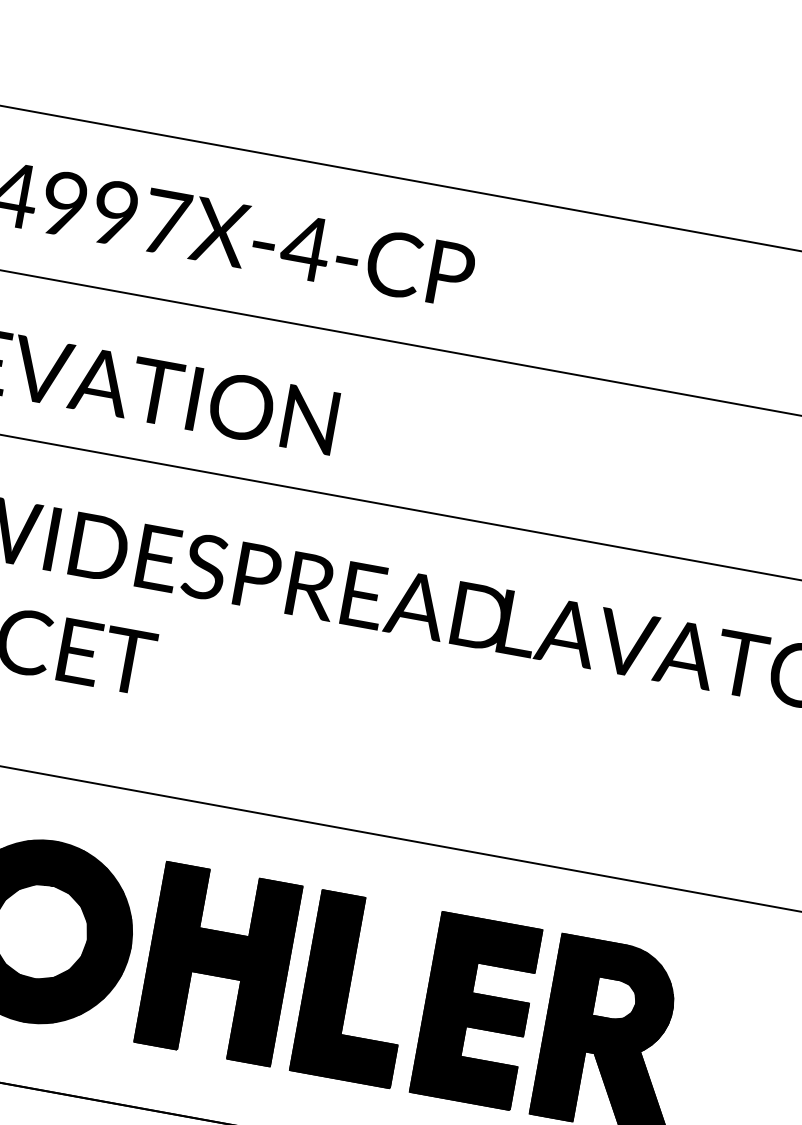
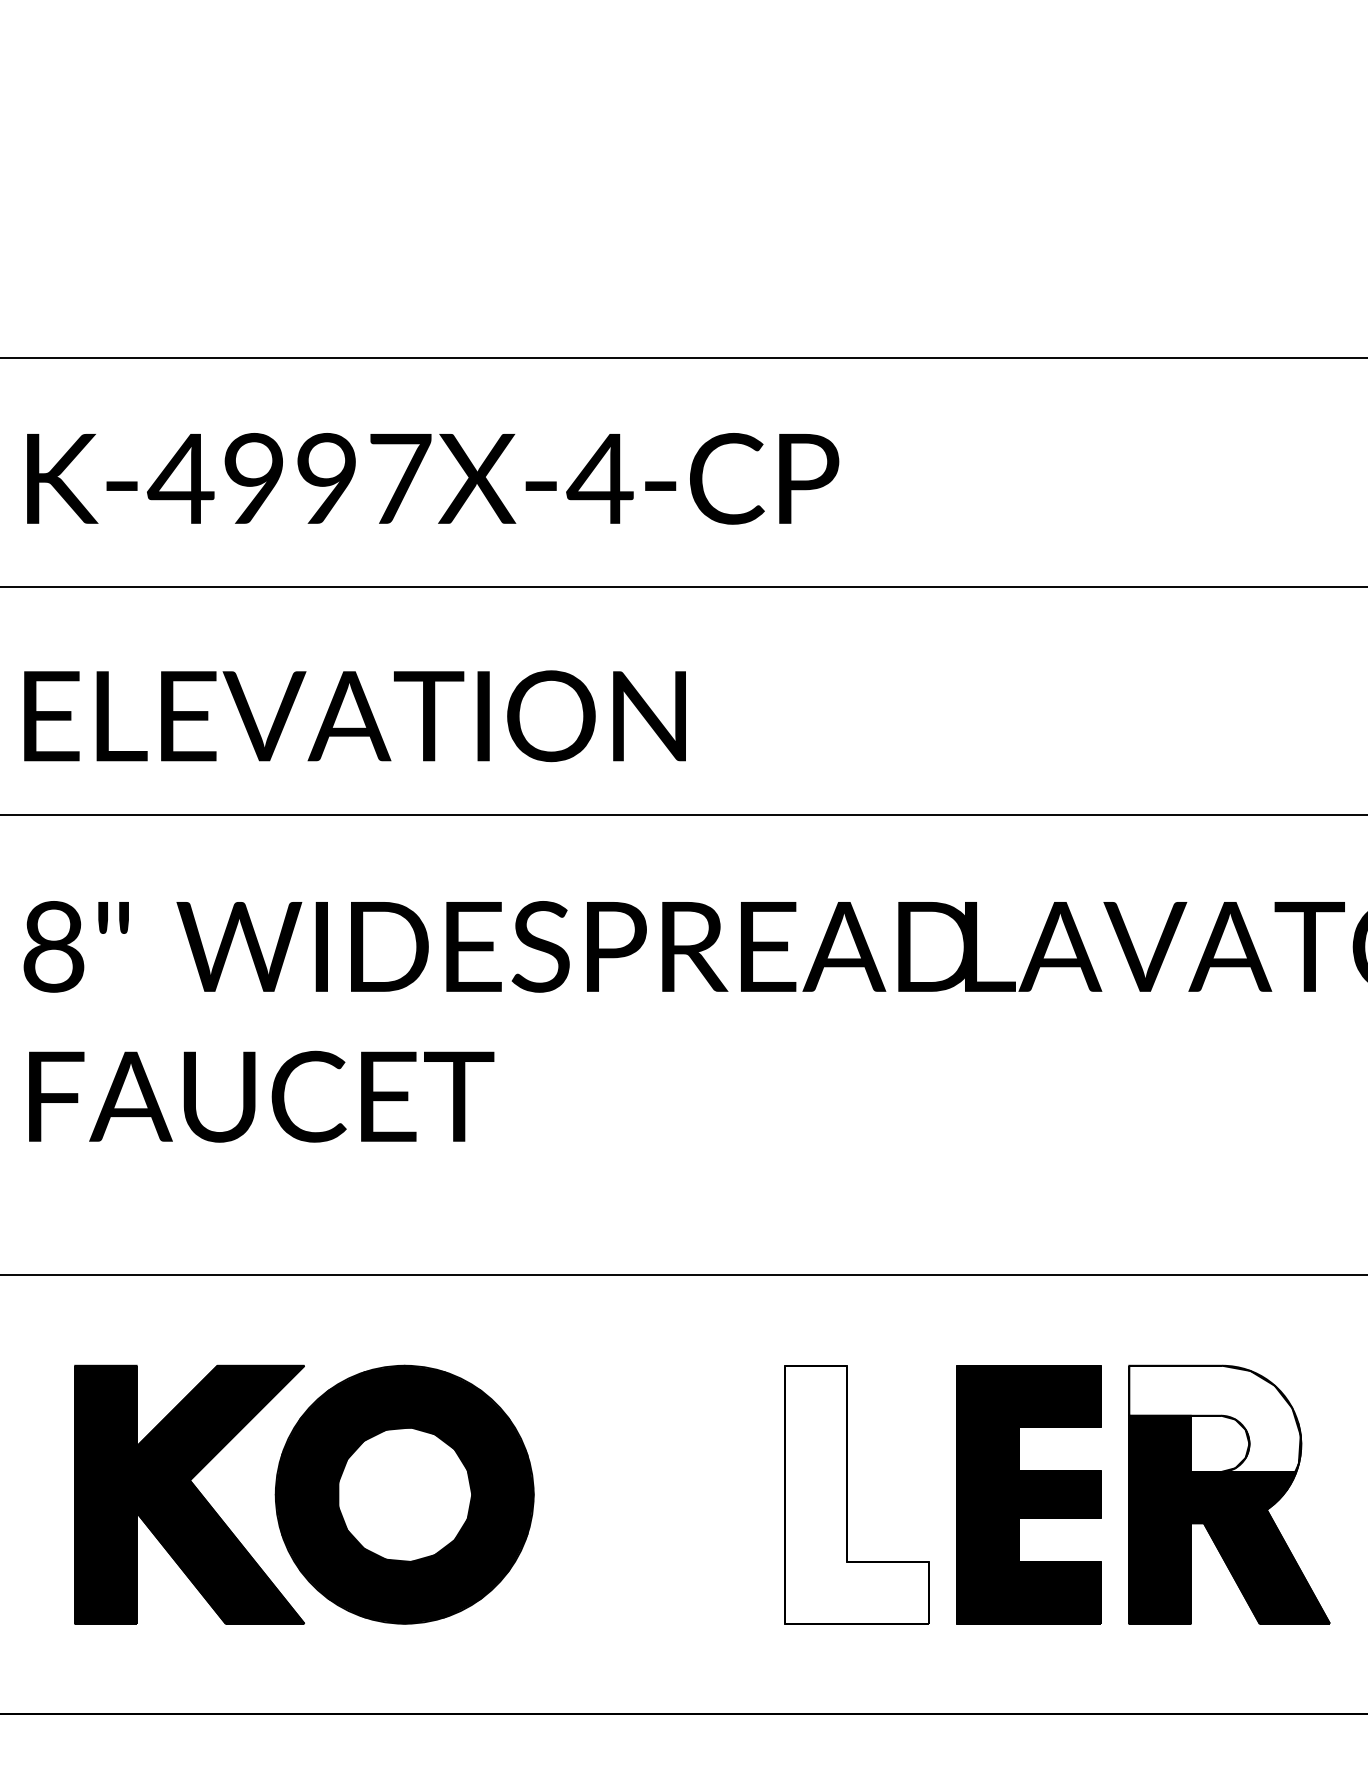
part: (218, 963) -> (659, 1494), removed
fill: (615, 981) -> (1214, 1418), removed
fill: (355, 988) -> (856, 1494), removed

